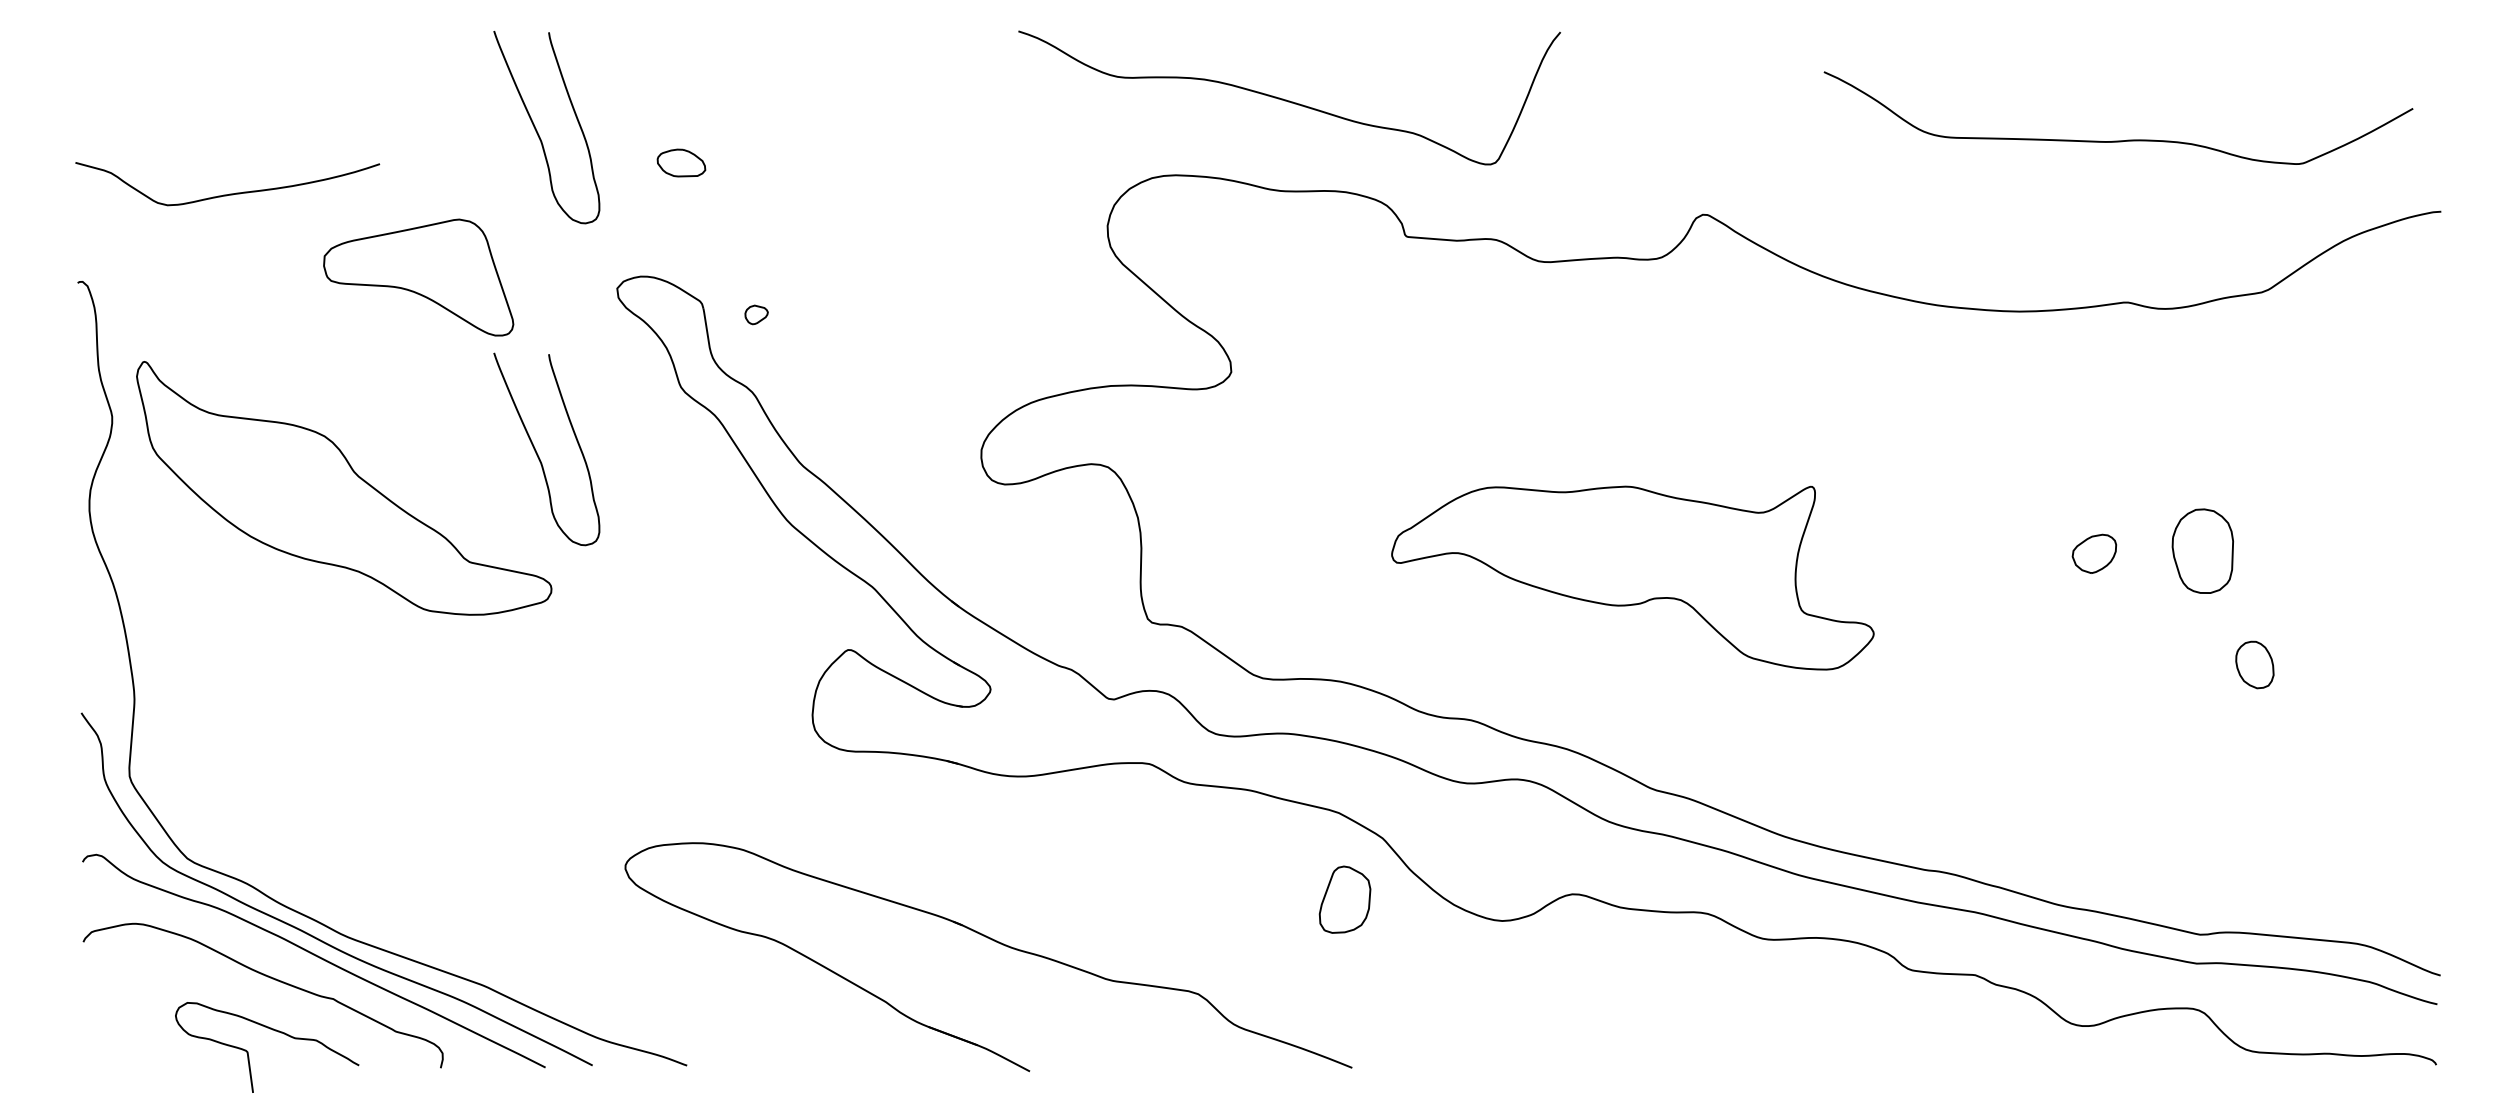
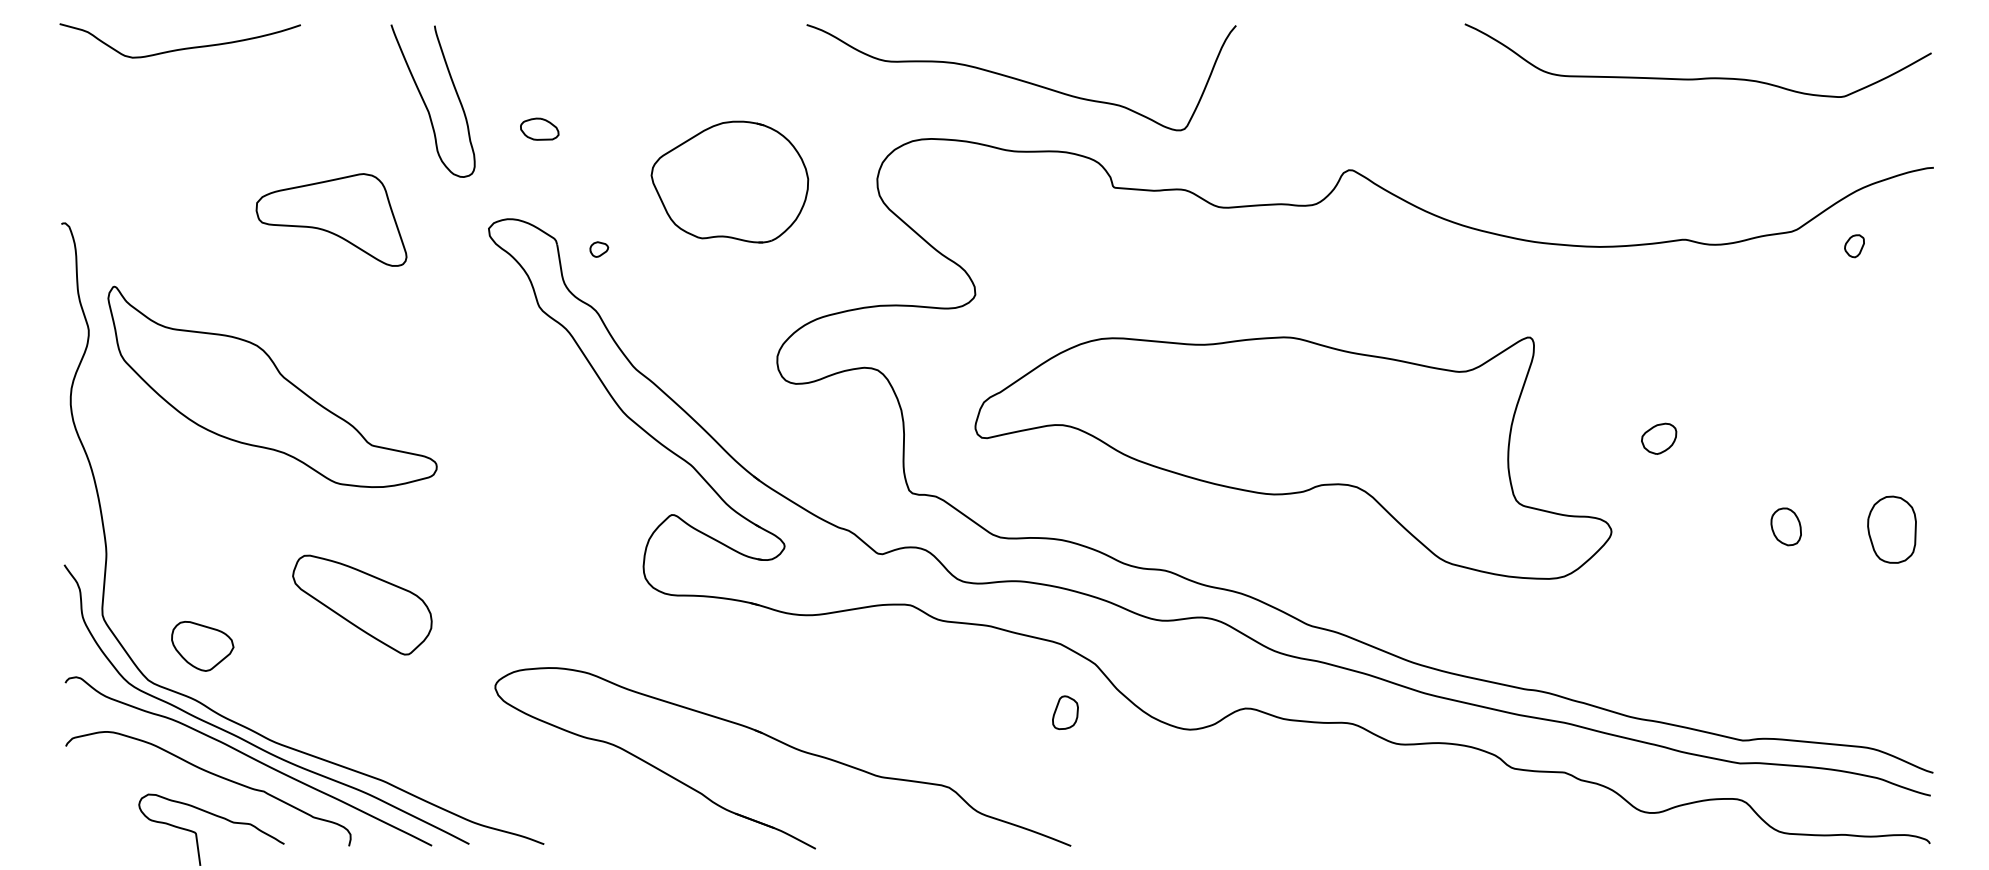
curve: (2123, 139) -> (1702, 77), moved
curve: (226, 193) -> (179, 48), moved
part: (920, 229) -> (729, 181), added
part: (2341, 311) -> (1854, 246), added
curve: (538, 453) -> (426, 359), removed
part: (2202, 550) -> (1891, 529), moved
part: (1632, 577) -> (1293, 457), size x1.67
part: (457, 762) -> (362, 604), added
part: (255, 815) -> (202, 646), added
part: (1345, 899) -> (1065, 712), size x0.62

